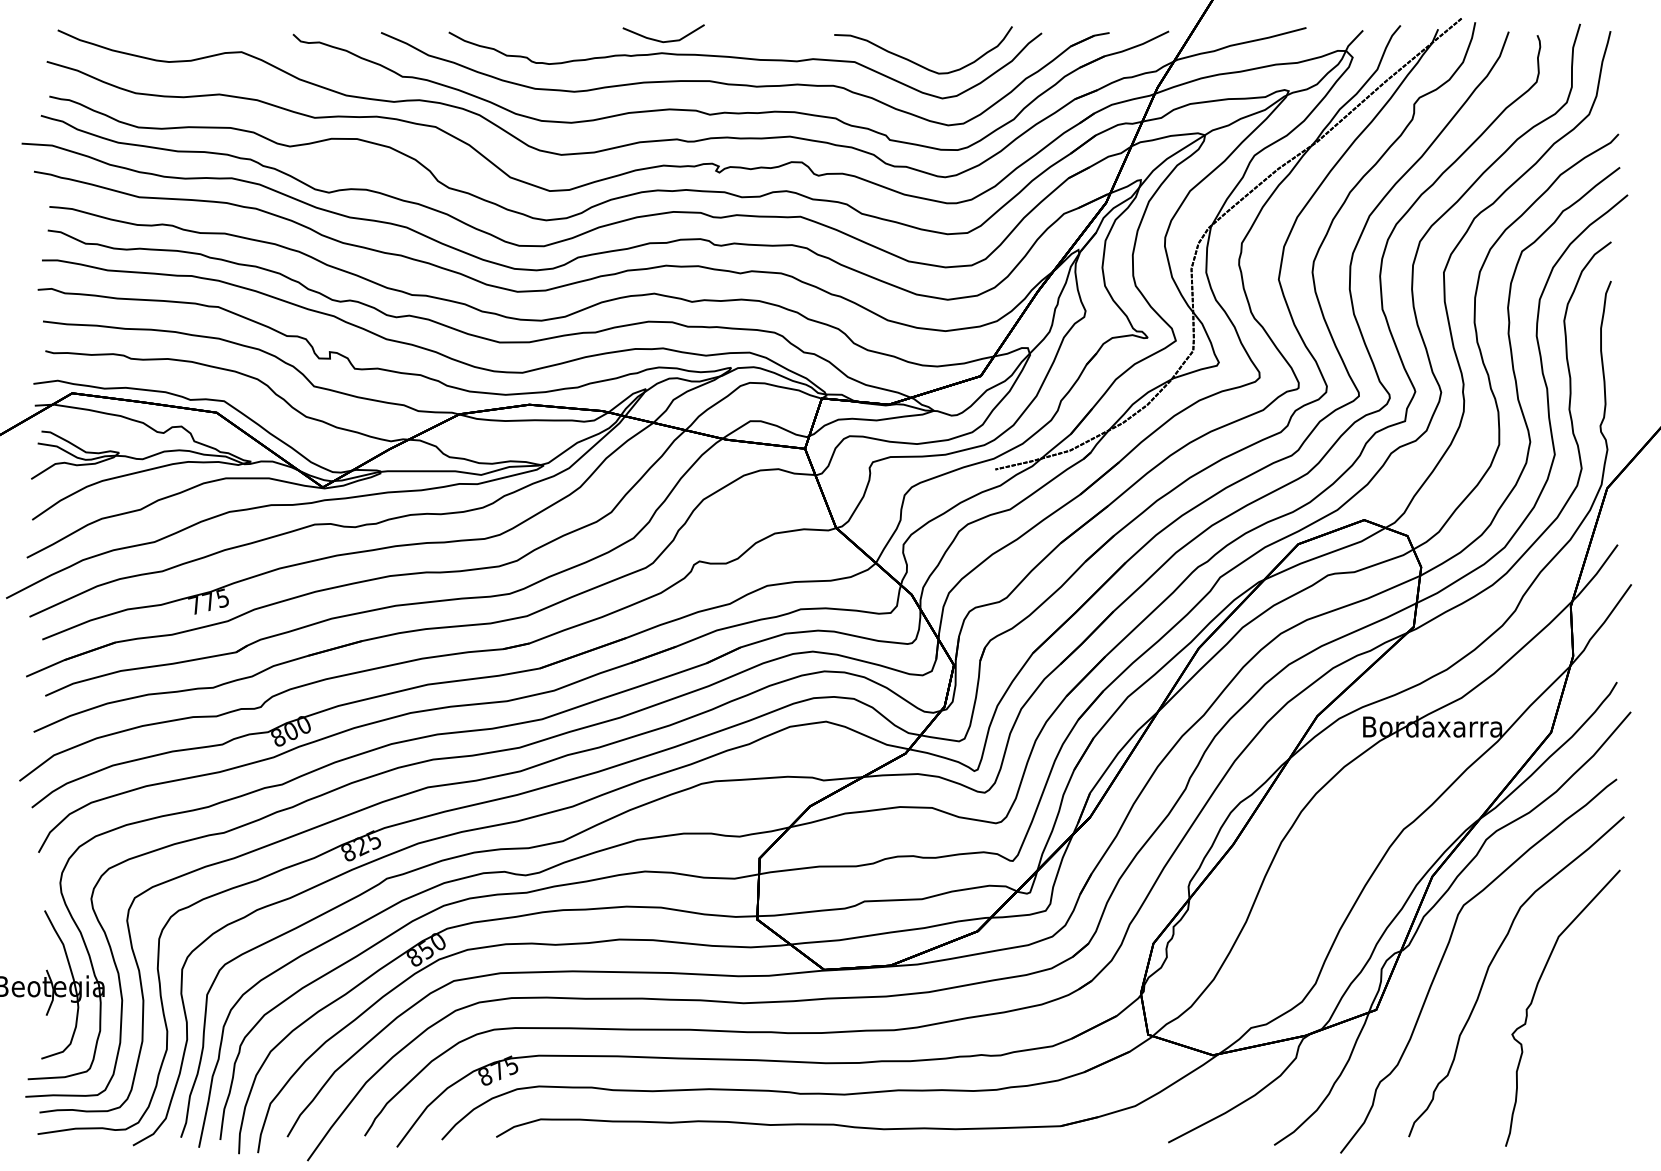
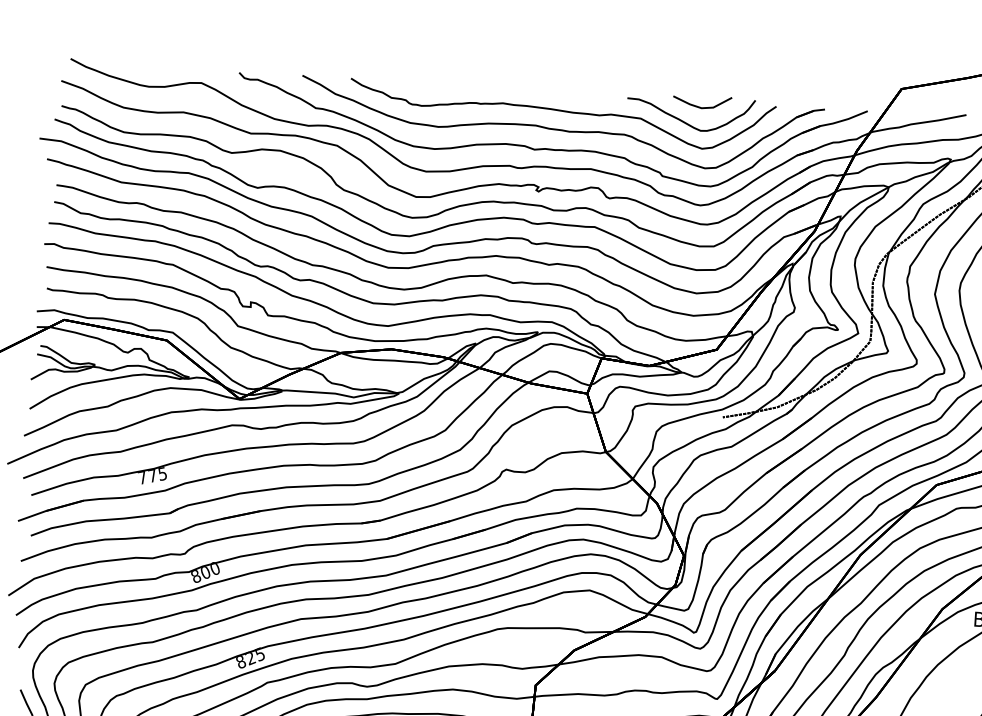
line: (661, 40) -> (700, 106), moved

